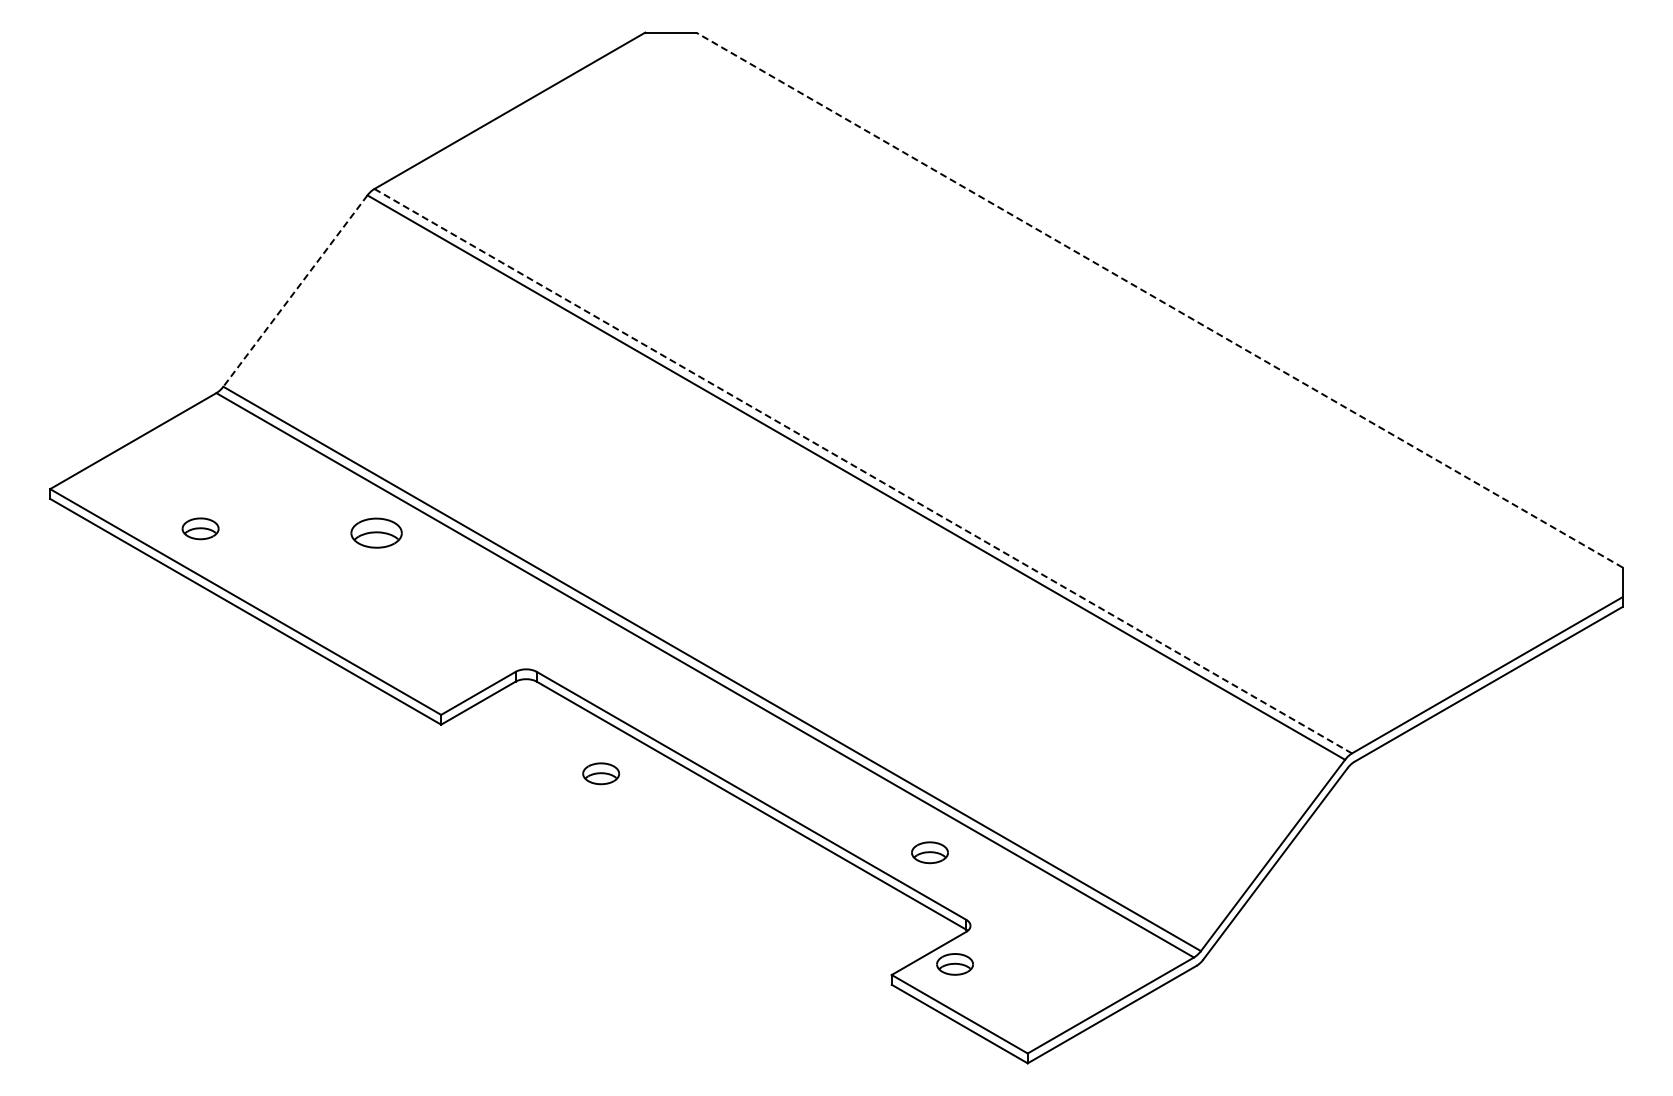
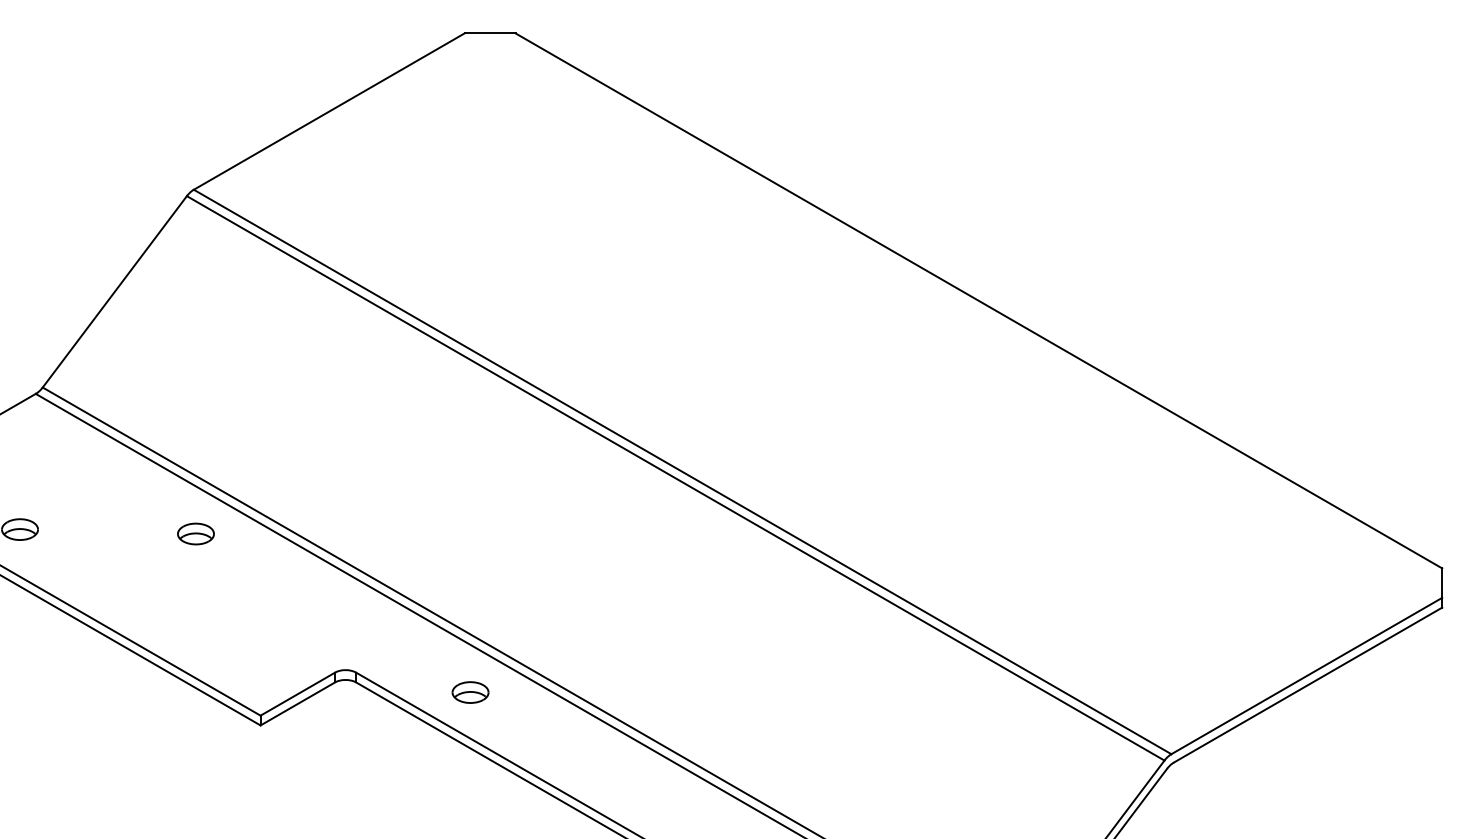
line: (295, 291) -> (114, 292), dashed -> solid
line: (1159, 300) -> (978, 301), dashed -> solid
line: (863, 471) -> (682, 472), dashed -> solid
part: (376, 533) -> (195, 534), size x0.71
part: (601, 773) -> (470, 692), moved

